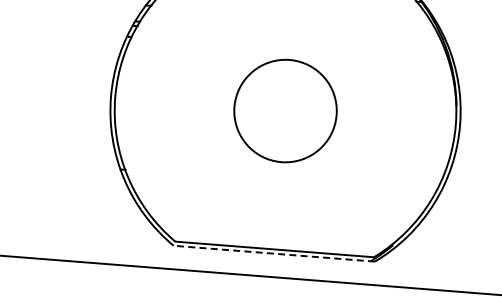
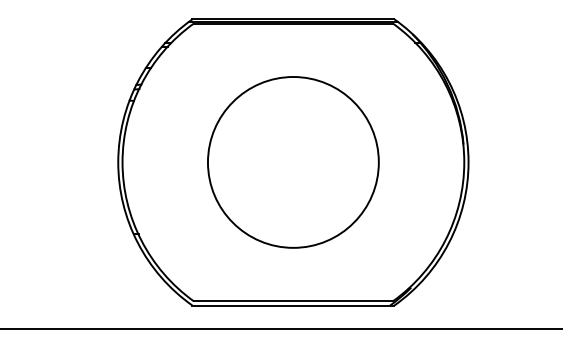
circle: (284, 111) -> (292, 162), size x1.67
line: (274, 253) -> (293, 305), dashed -> solid

